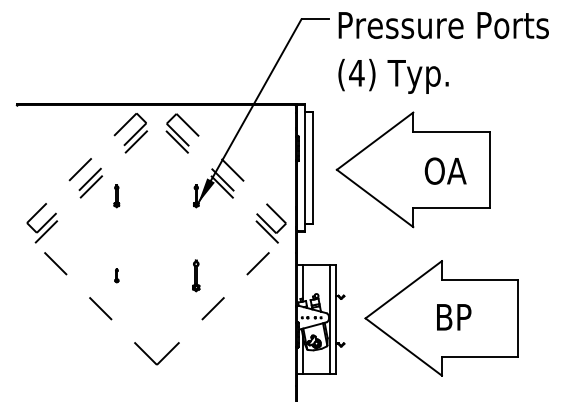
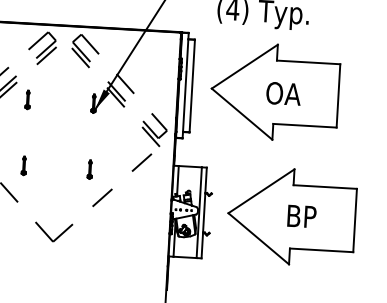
text: (445, 170) -> (283, 93), moved
part: (116, 275) -> (23, 165), size x1.67
part: (196, 275) -> (90, 169), size x0.71

